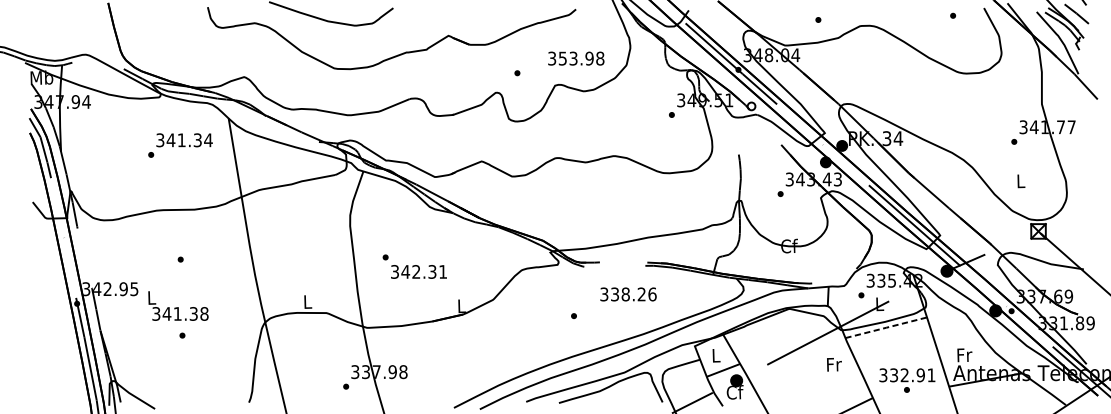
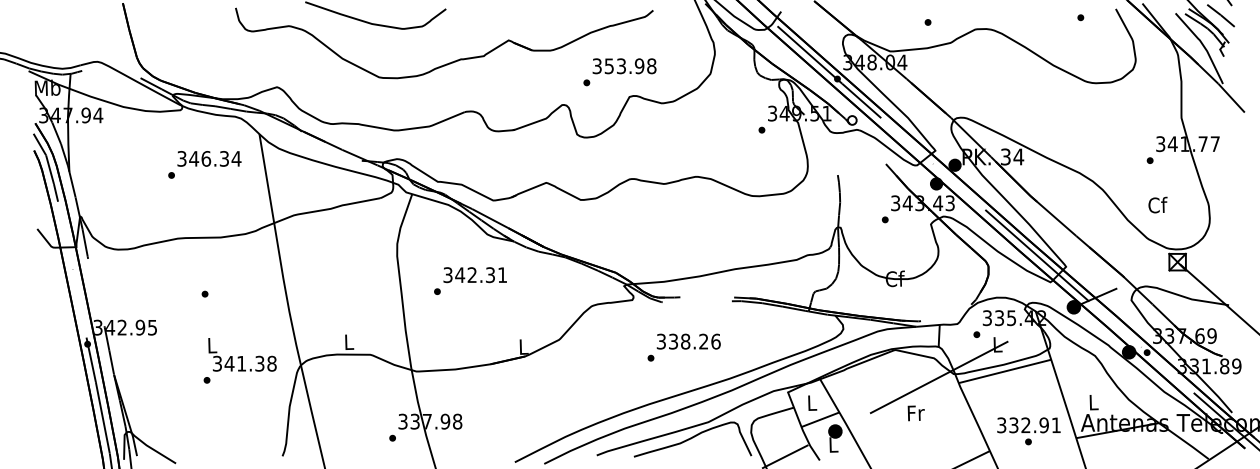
text: (576, 58) -> (624, 66), moved
text: (181, 139) -> (206, 158), 341.34 -> 346.34
text: (1020, 180) -> (1157, 204), L -> Cf
text: (418, 272) -> (474, 275), moved
text: (628, 294) -> (688, 341), moved
text: (178, 305) -> (242, 354), moved
line: (886, 327) -> (1005, 371), dashed -> solid
text: (964, 355) -> (1093, 402), Fr -> L
text: (833, 364) -> (915, 413), moved
text: (734, 392) -> (833, 444), Cf -> L

